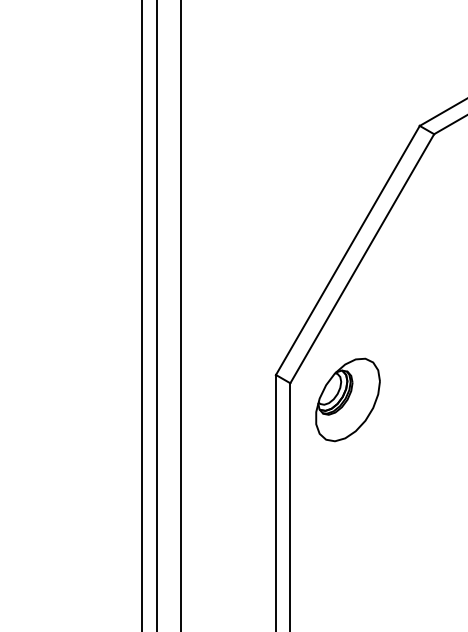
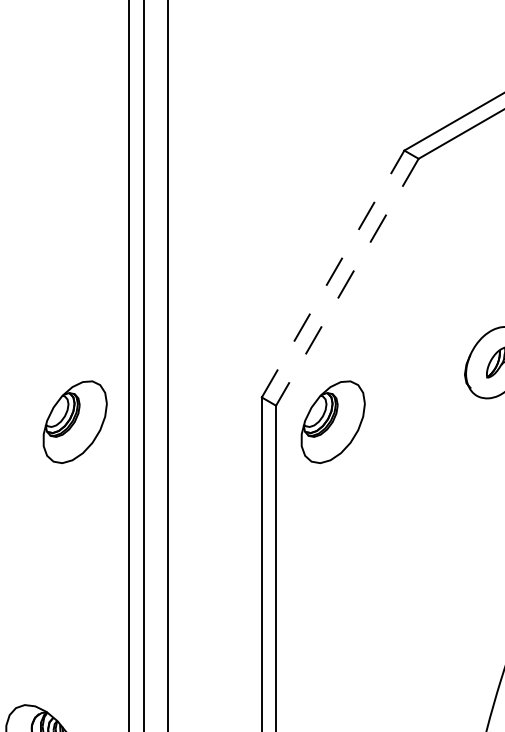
line: (348, 250) -> (333, 274), solid -> dashed
line: (362, 259) -> (347, 282), solid -> dashed
part: (86, 400) -> (74, 422), added

